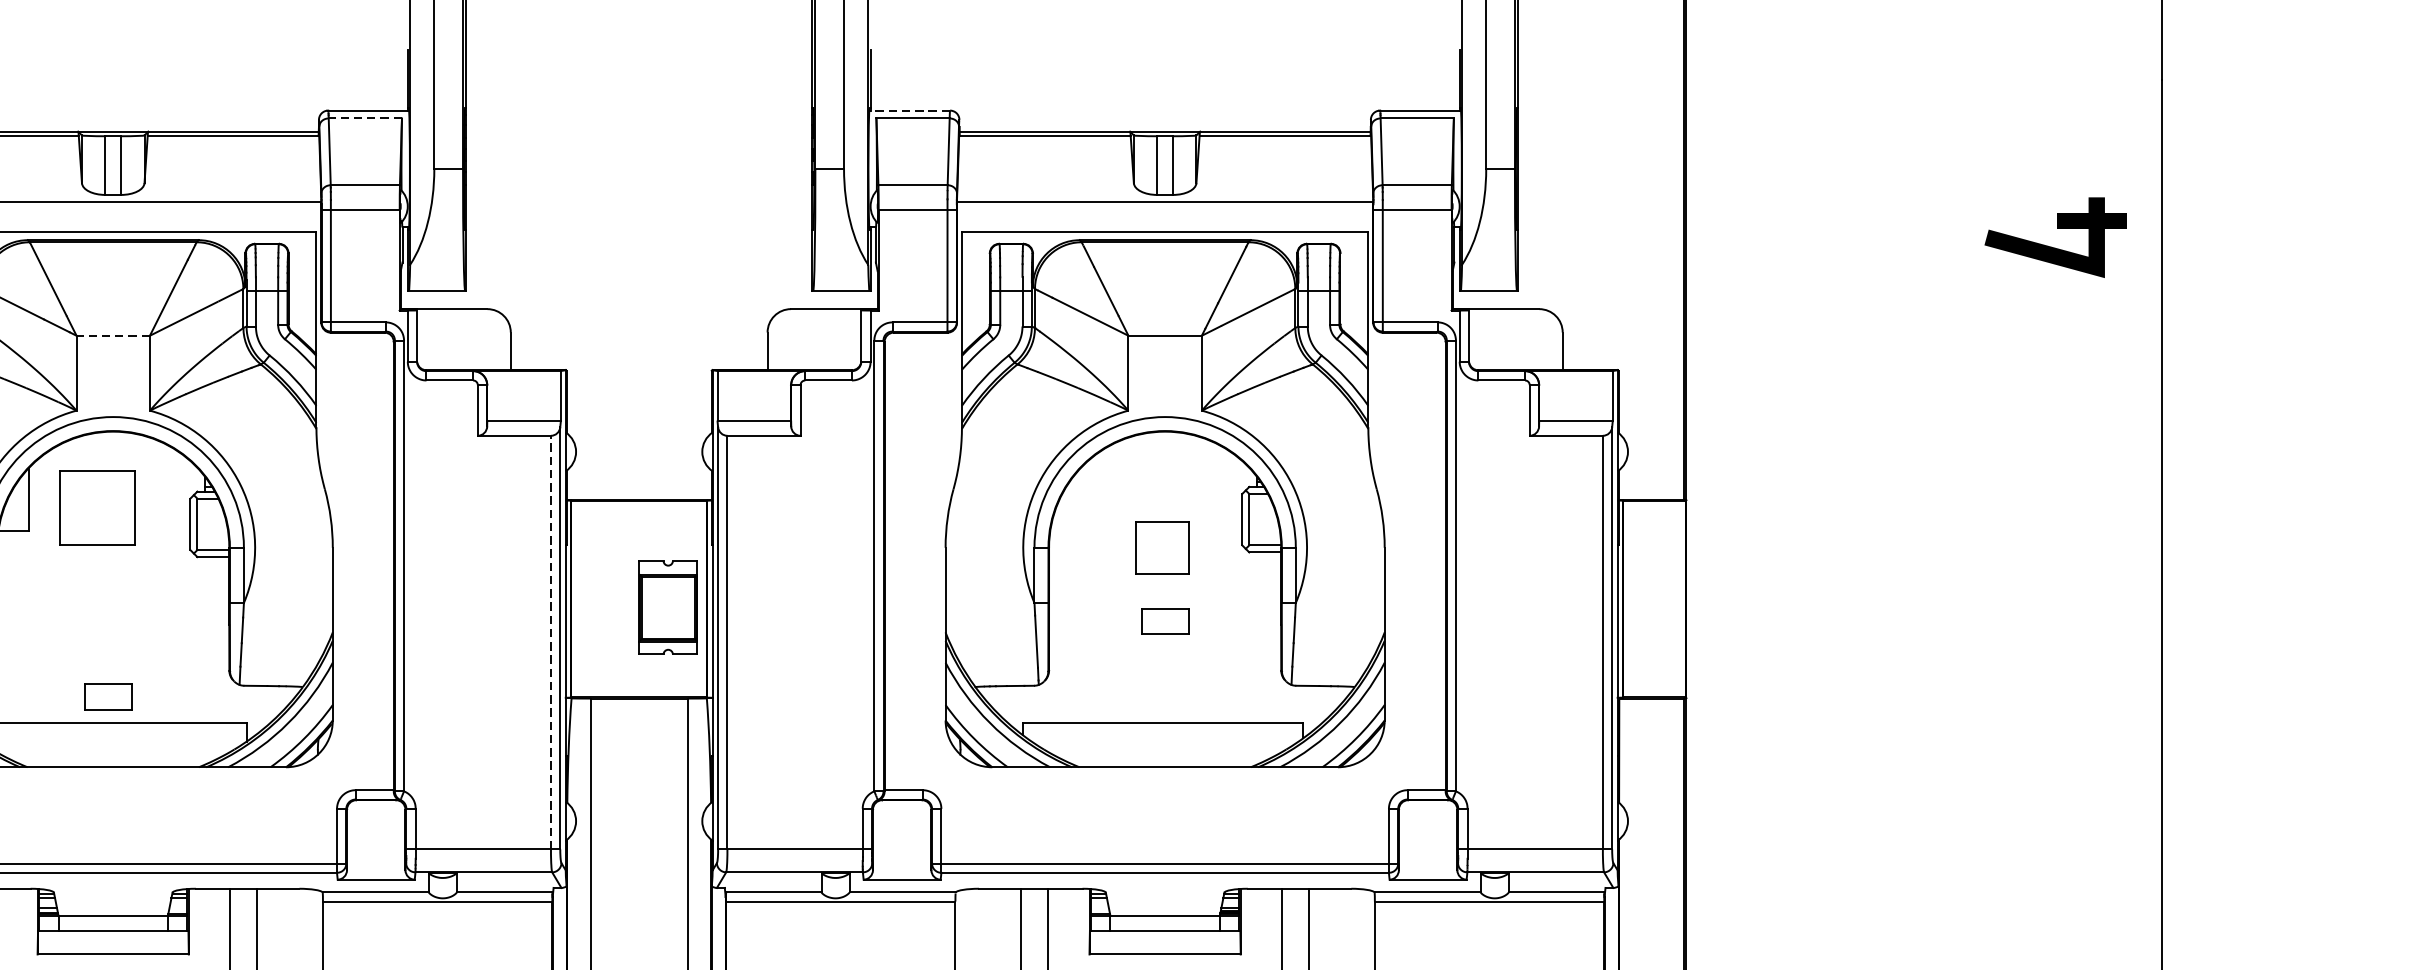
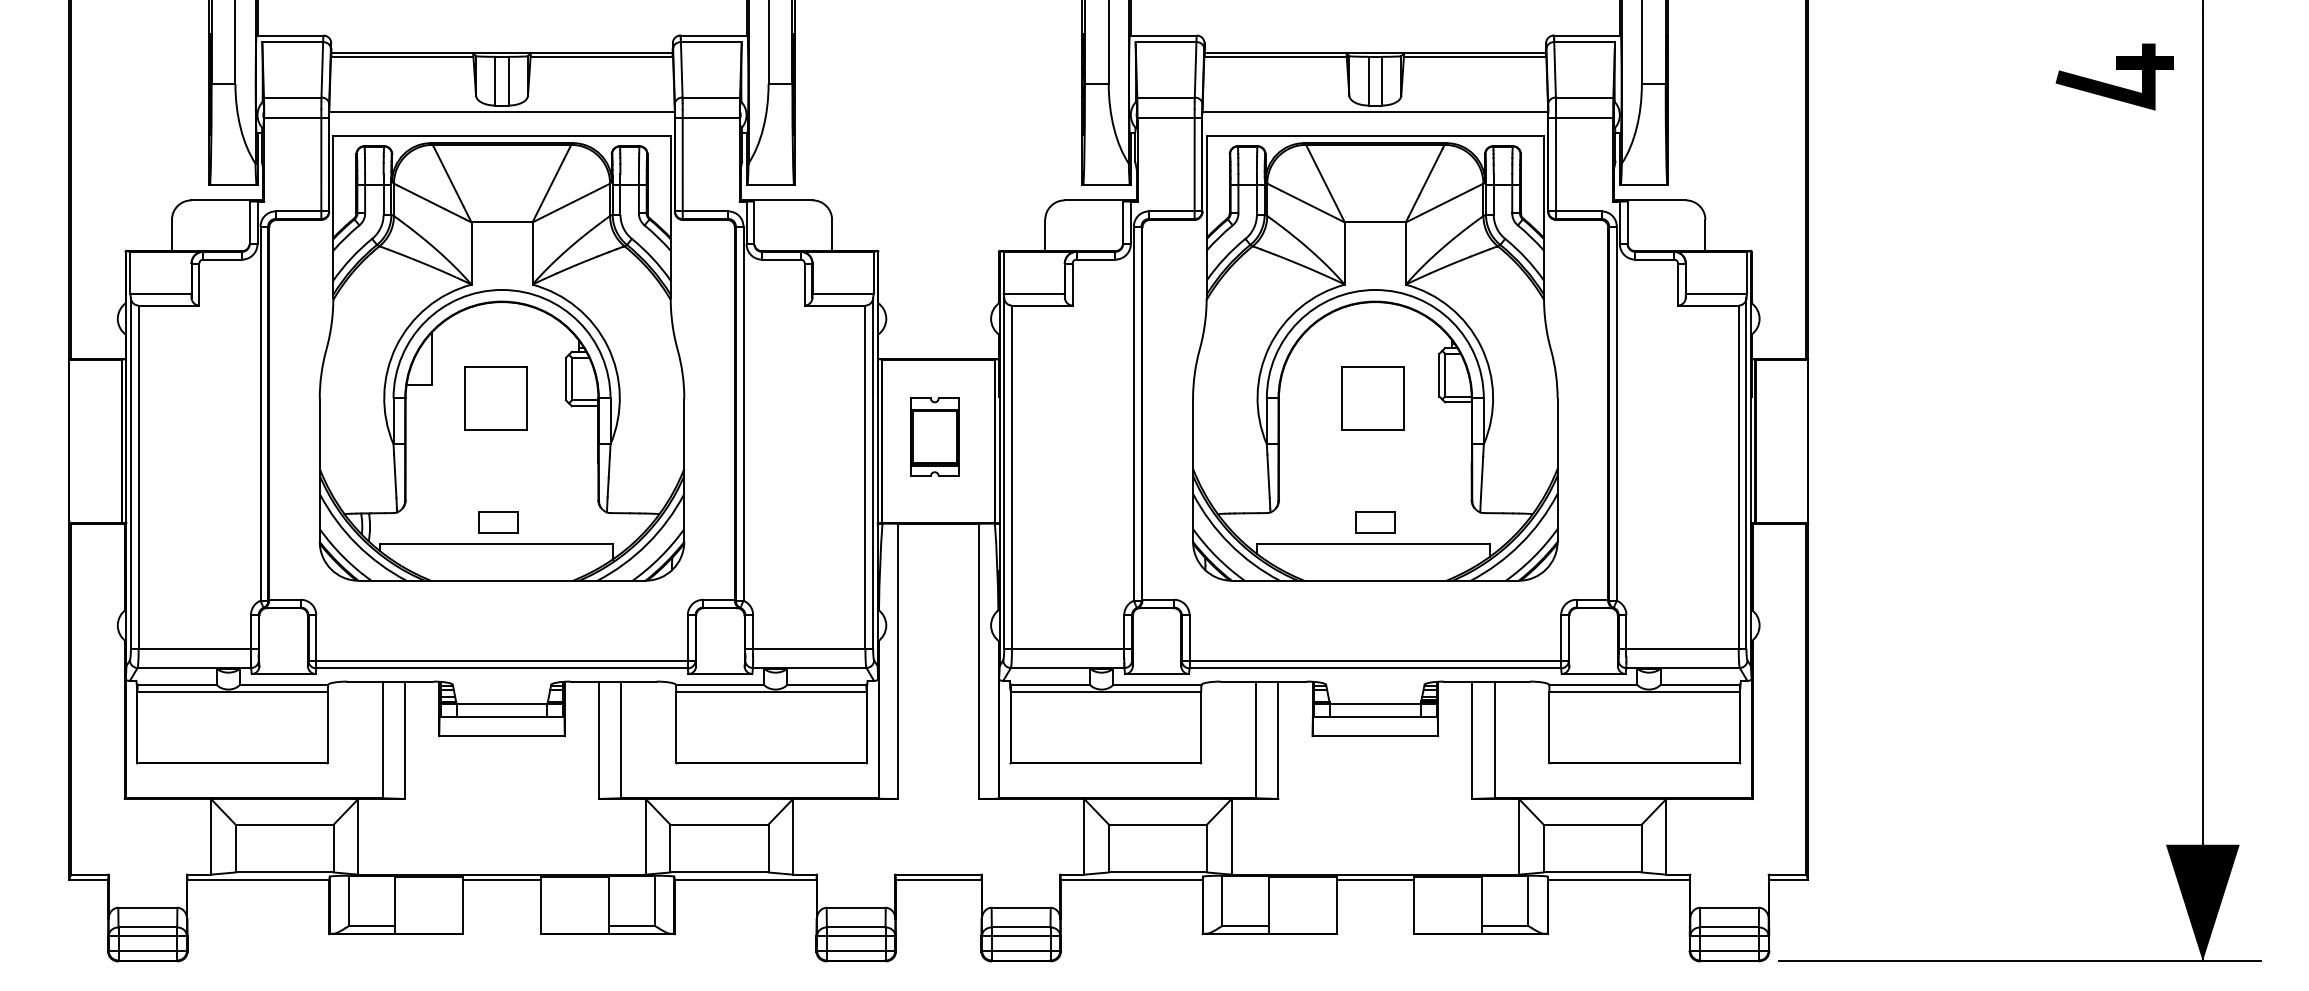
line: (909, 110) -> (1163, 35), dashed -> solid
line: (364, 118) -> (710, 42), dashed -> solid
part: (2057, 228) -> (2116, 69), moved
line: (112, 335) -> (501, 222), dashed -> solid
part: (96, 508) -> (495, 398), moved
part: (1161, 547) -> (1372, 398), size x1.43
part: (667, 606) -> (934, 436), moved
part: (1165, 621) -> (1375, 522), moved
line: (551, 642) -> (865, 477), dashed -> solid

